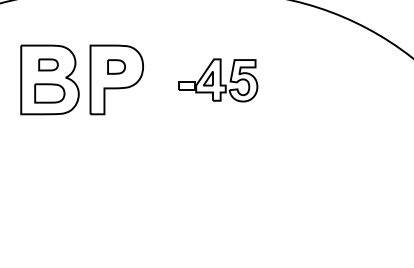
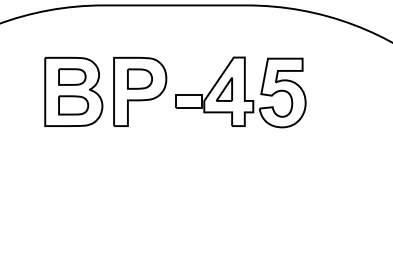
part: (48, 64) -> (72, 76), size x1.43
part: (116, 66) -> (139, 78), size x1.43
part: (218, 80) -> (241, 92), size x1.67

